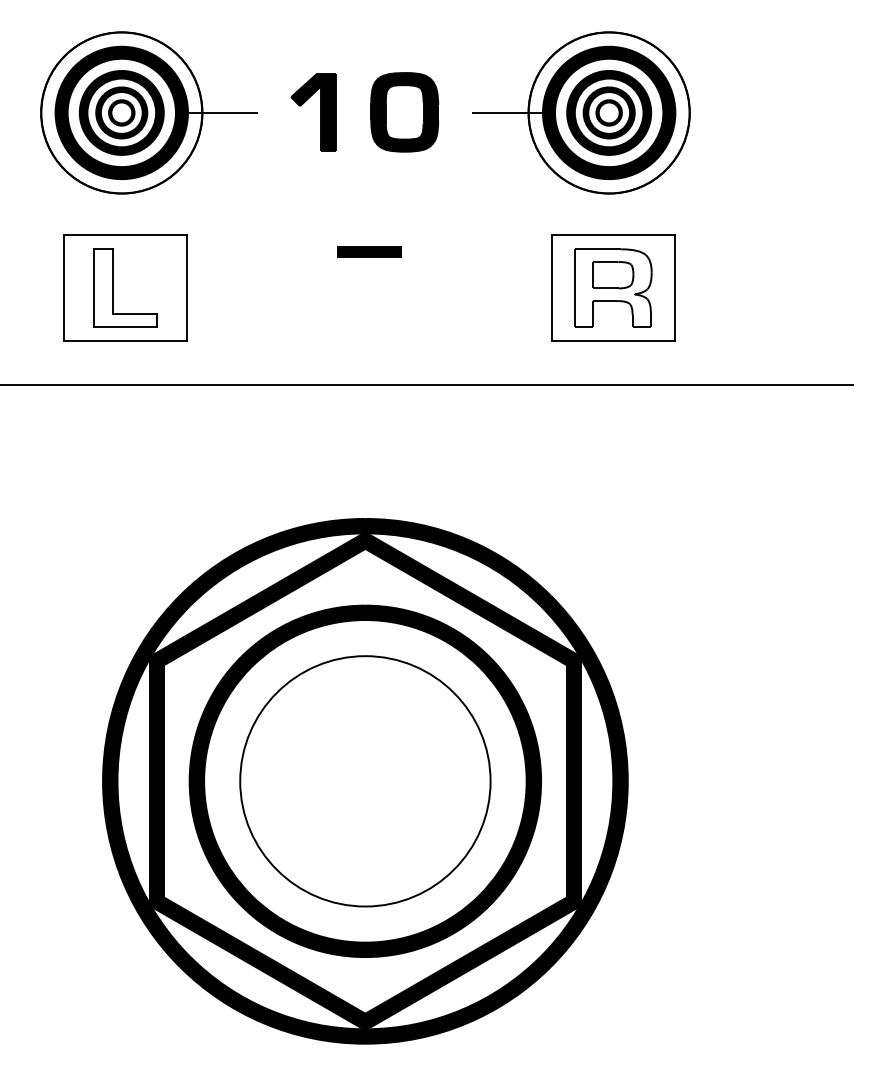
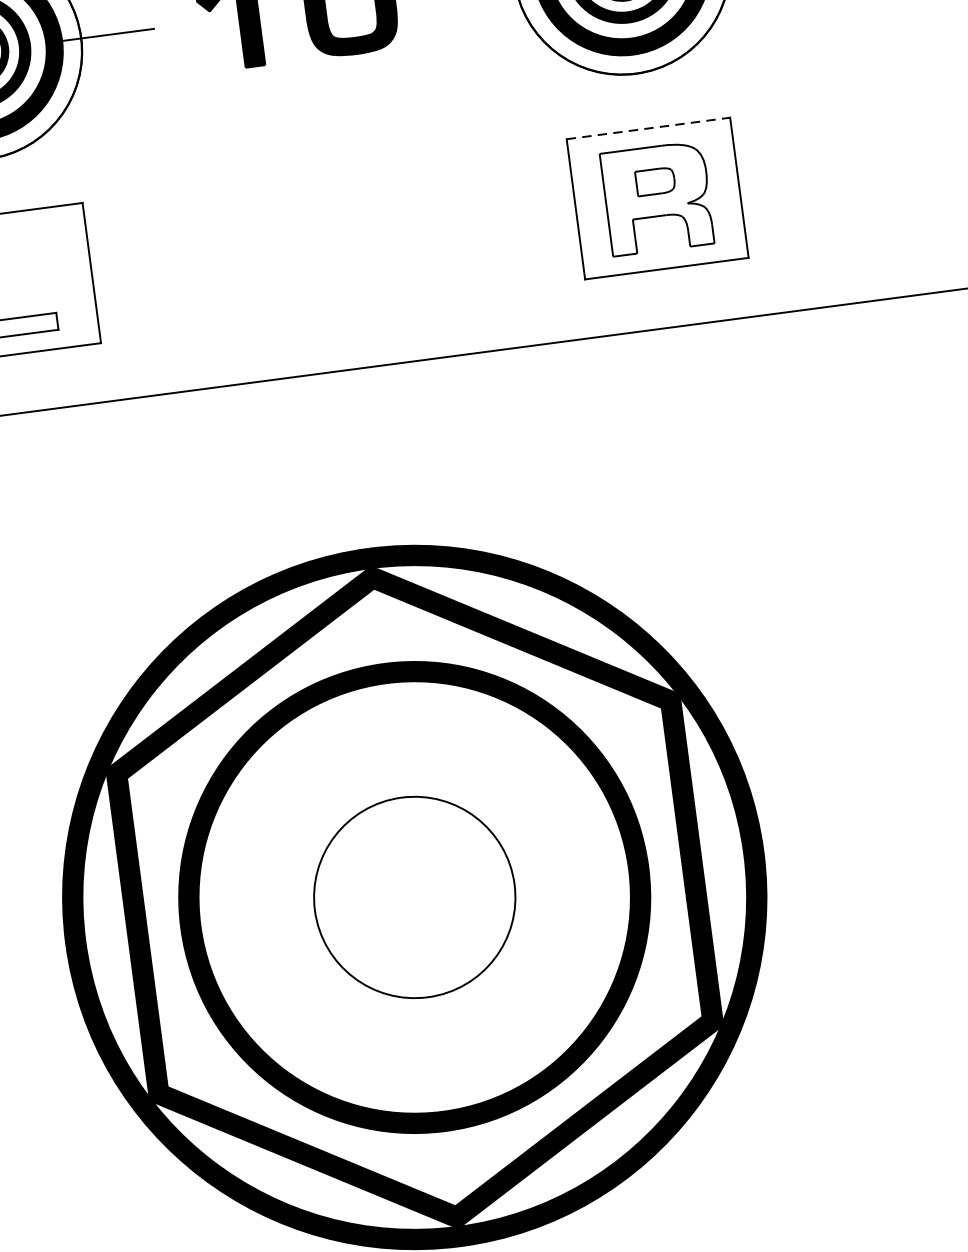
line: (613, 235) -> (648, 128), solid -> dashed
part: (369, 251) -> (327, 192), removed
part: (613, 275) -> (655, 181), size x0.7
circle: (365, 781) -> (414, 897), size x0.6

